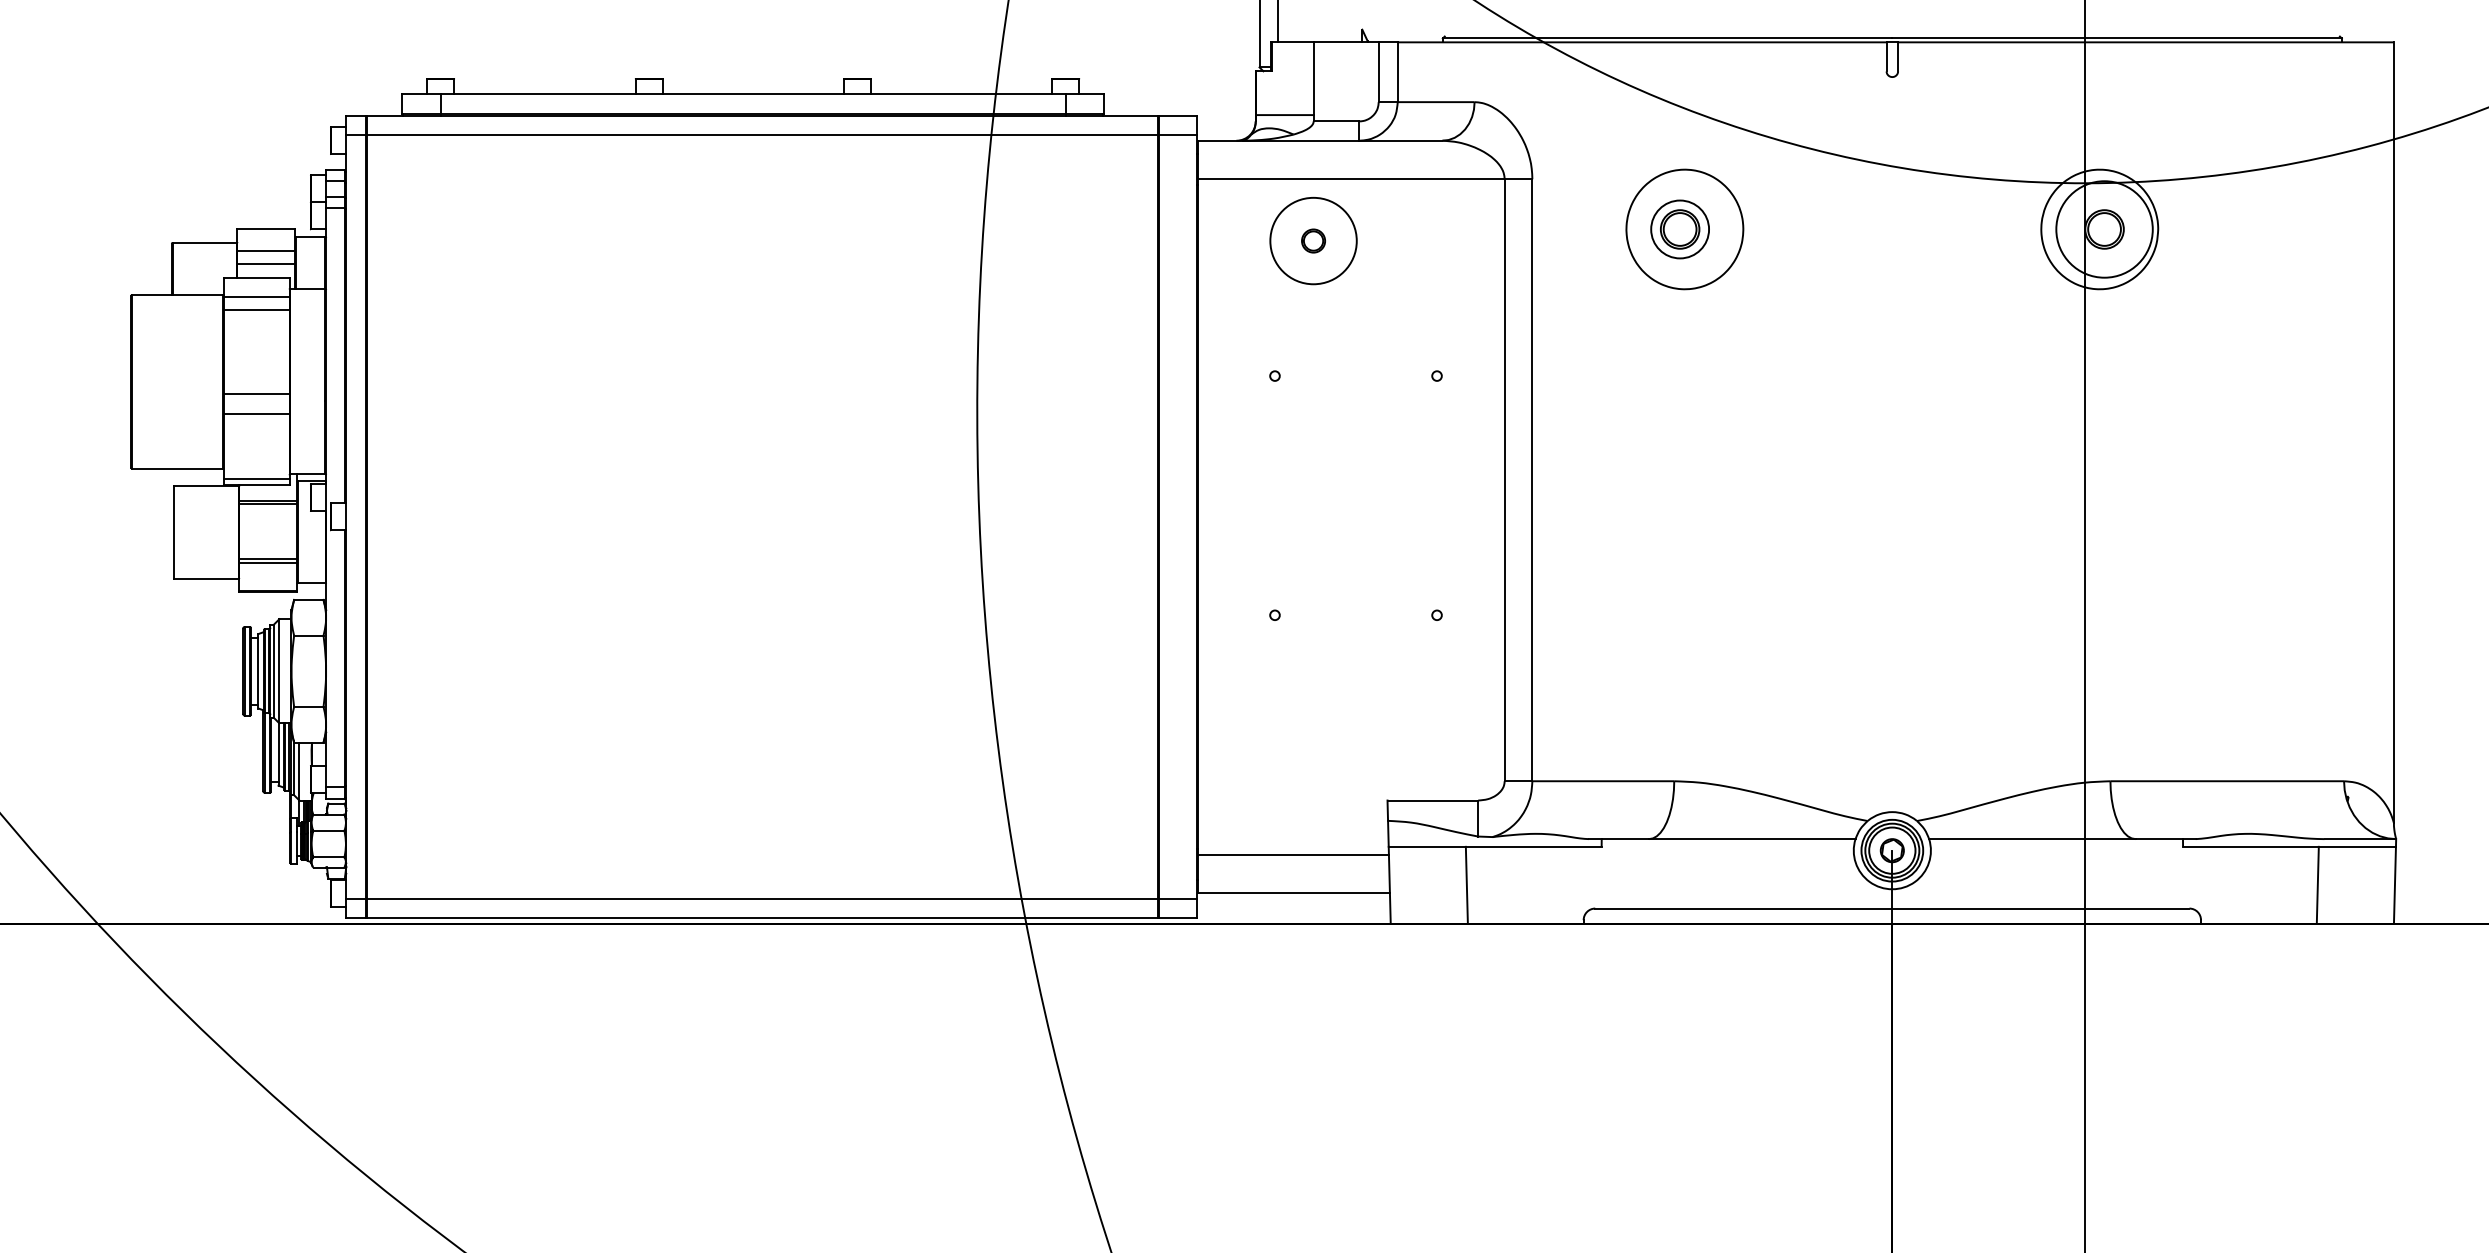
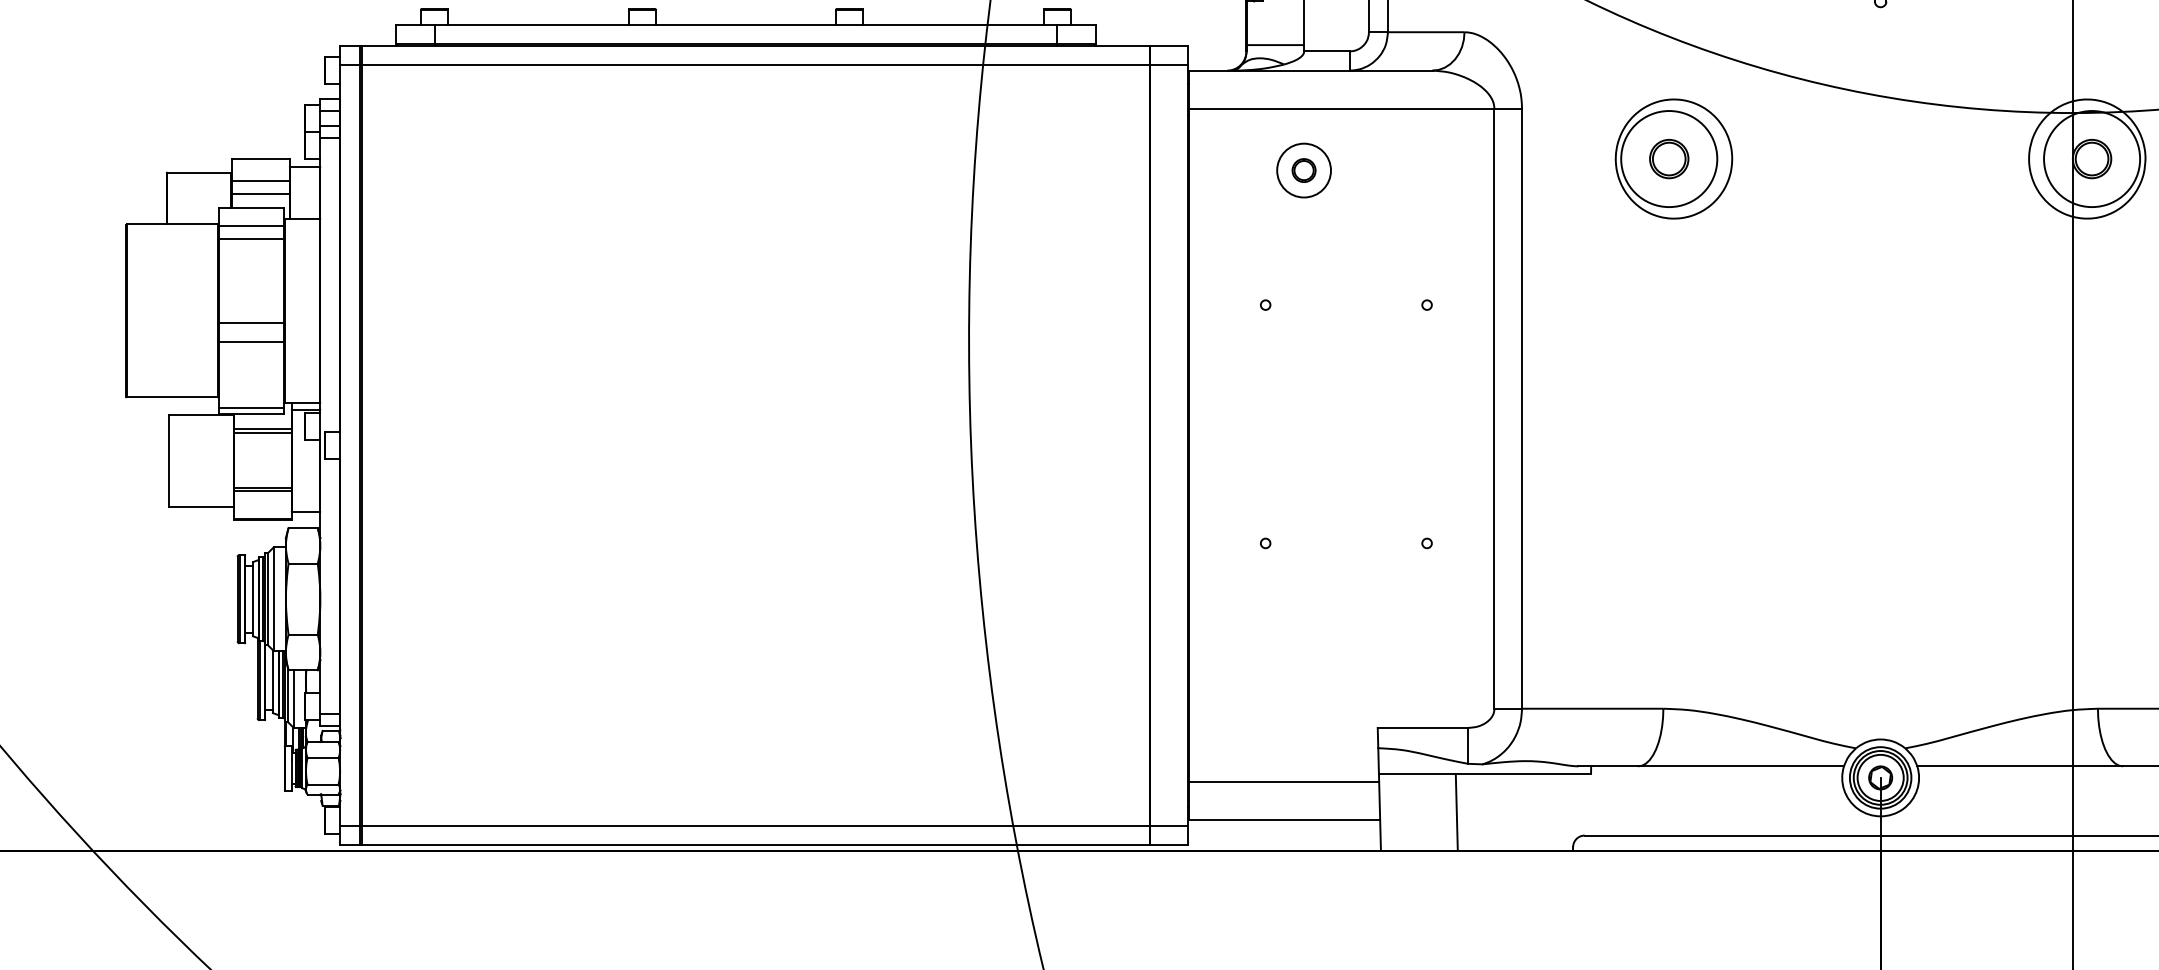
circle: (1679, 229) -> (1668, 159), size x1.67
circle: (1313, 241) -> (1304, 171), size x0.62

